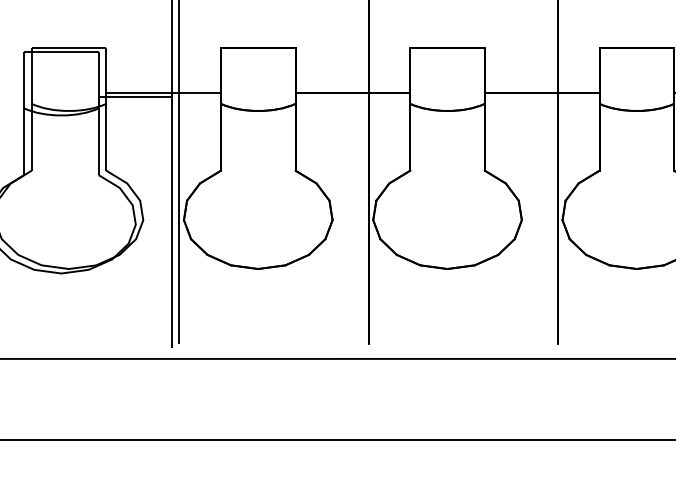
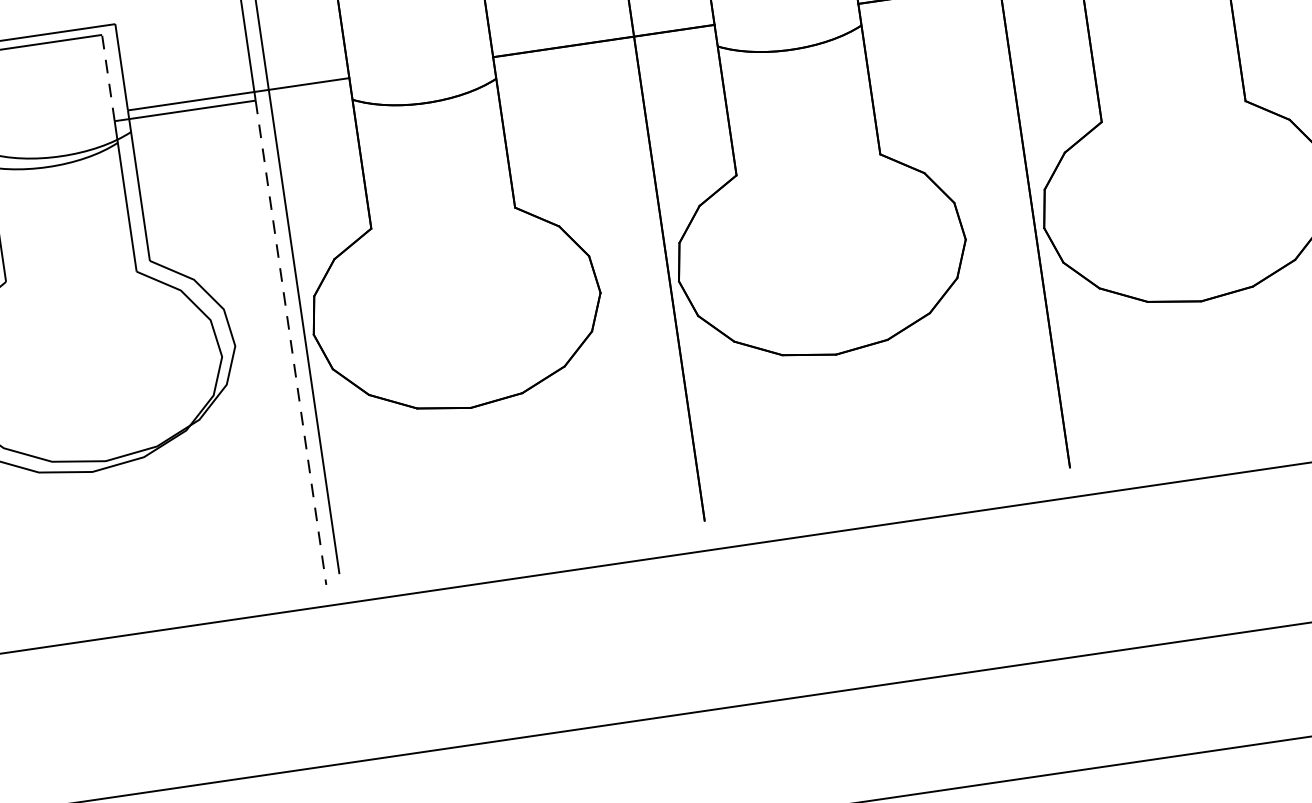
line: (98, 74) -> (107, 77), solid -> dashed
line: (171, 223) -> (290, 344), solid -> dashed

